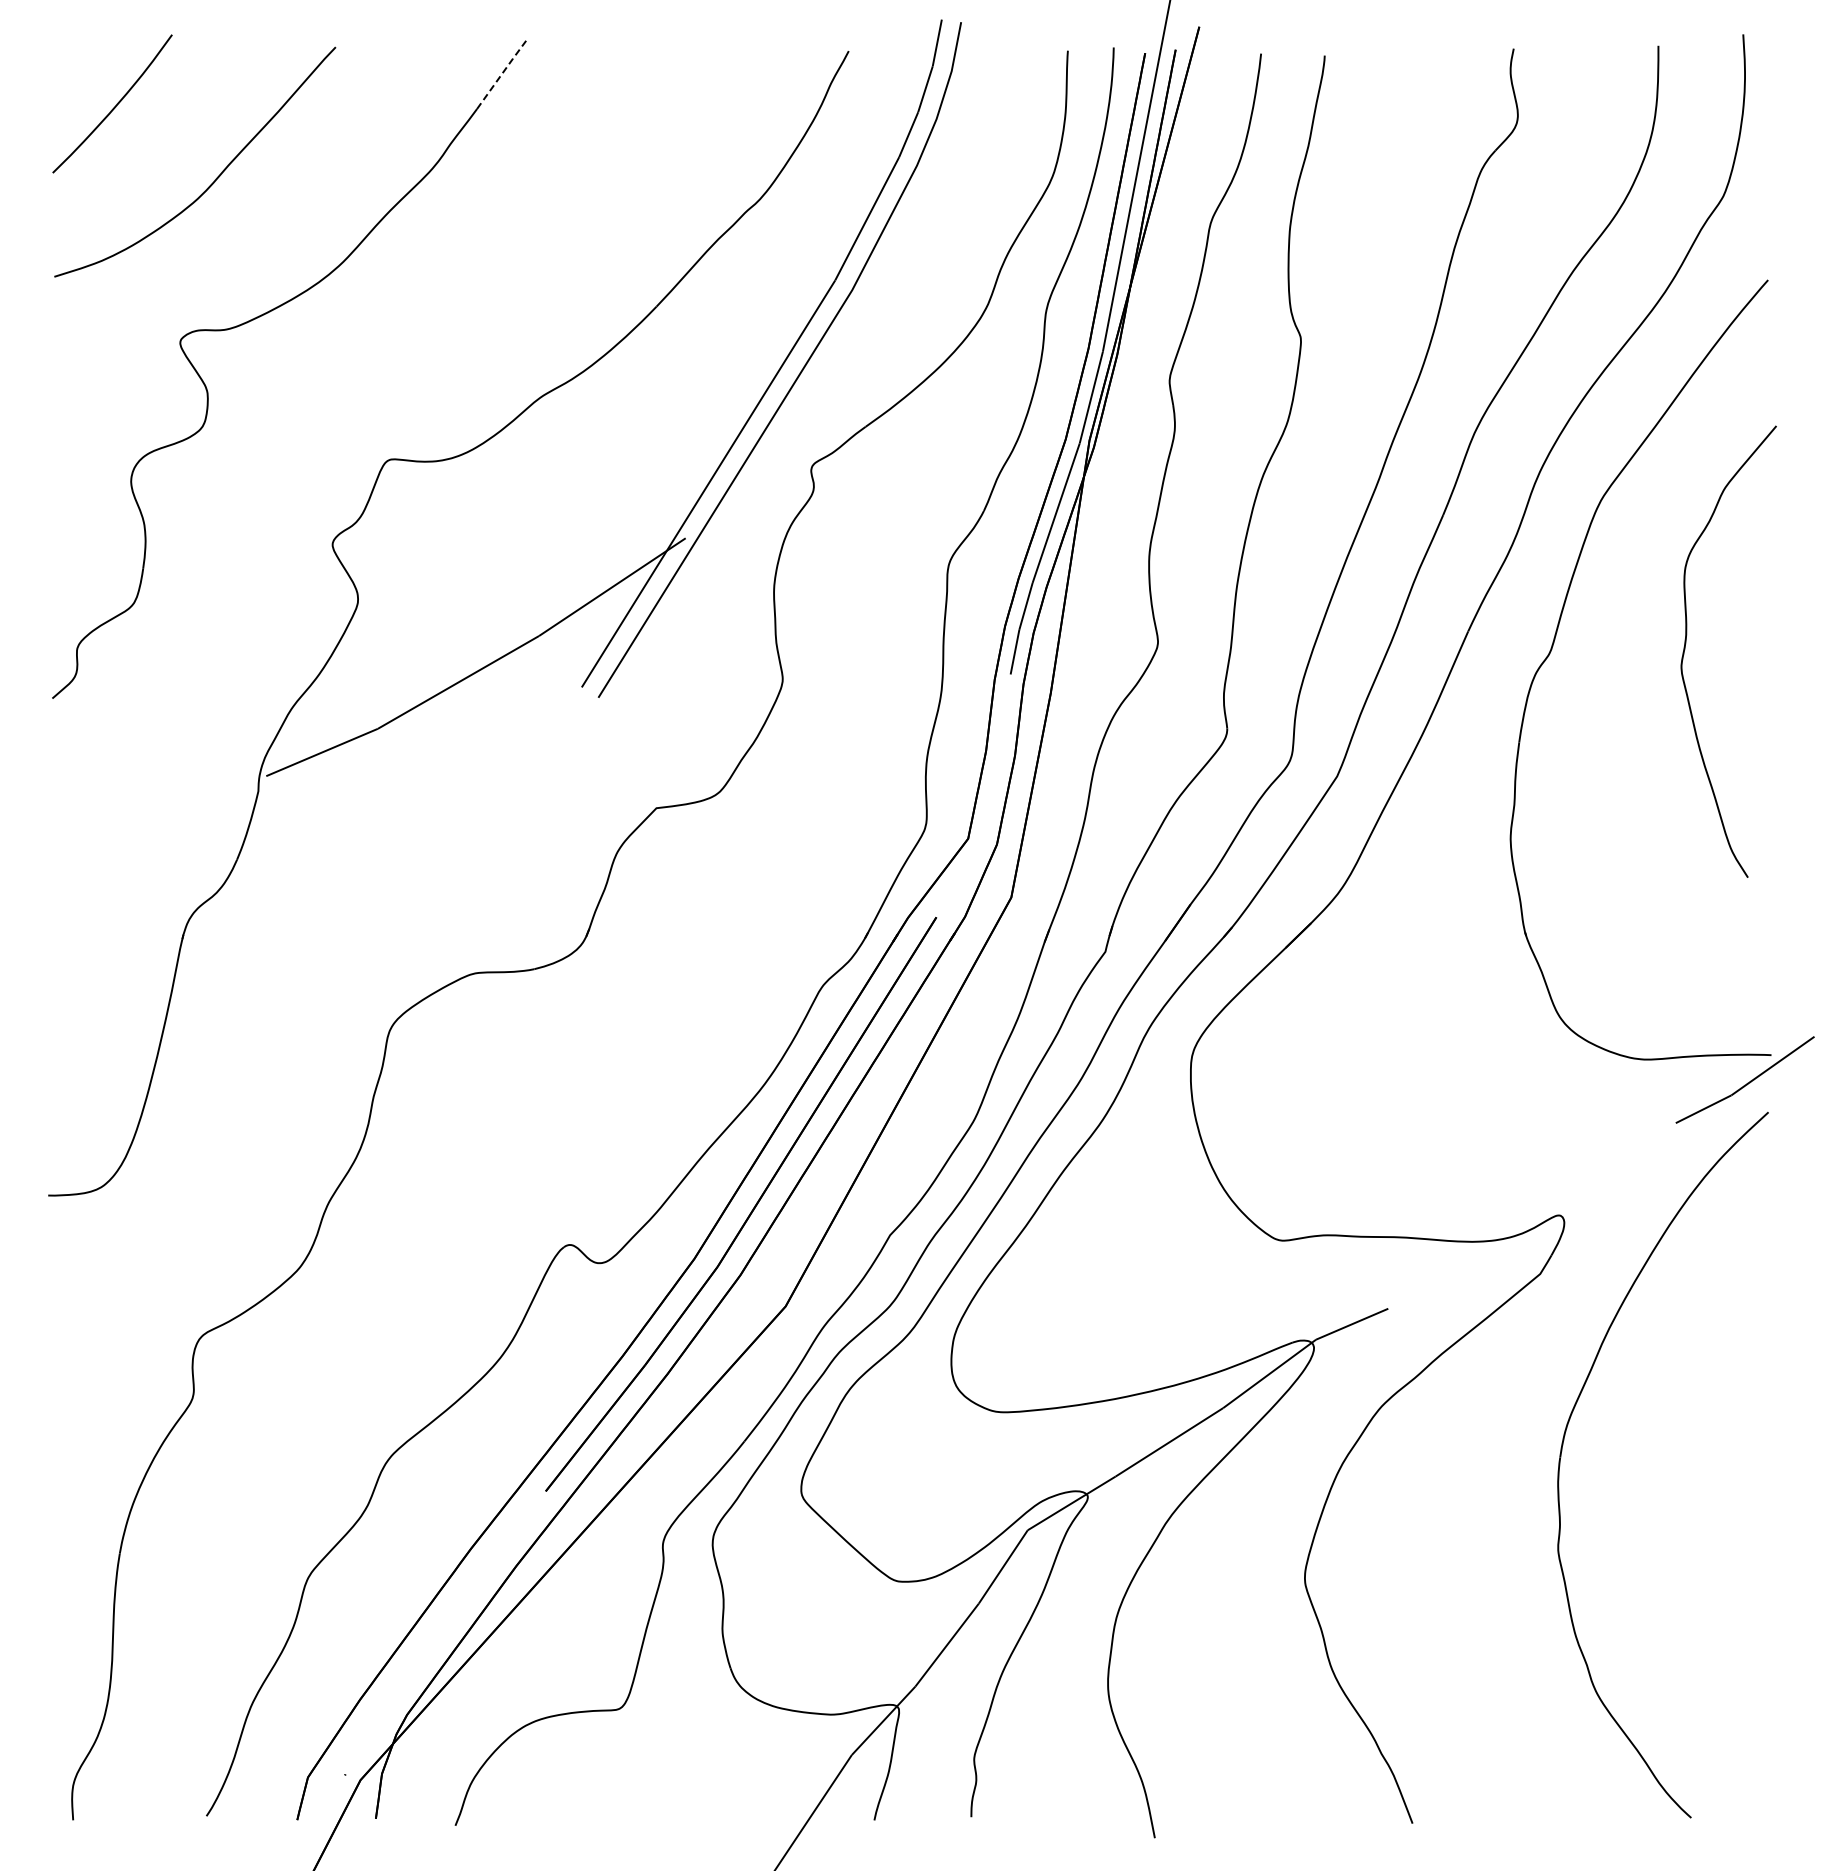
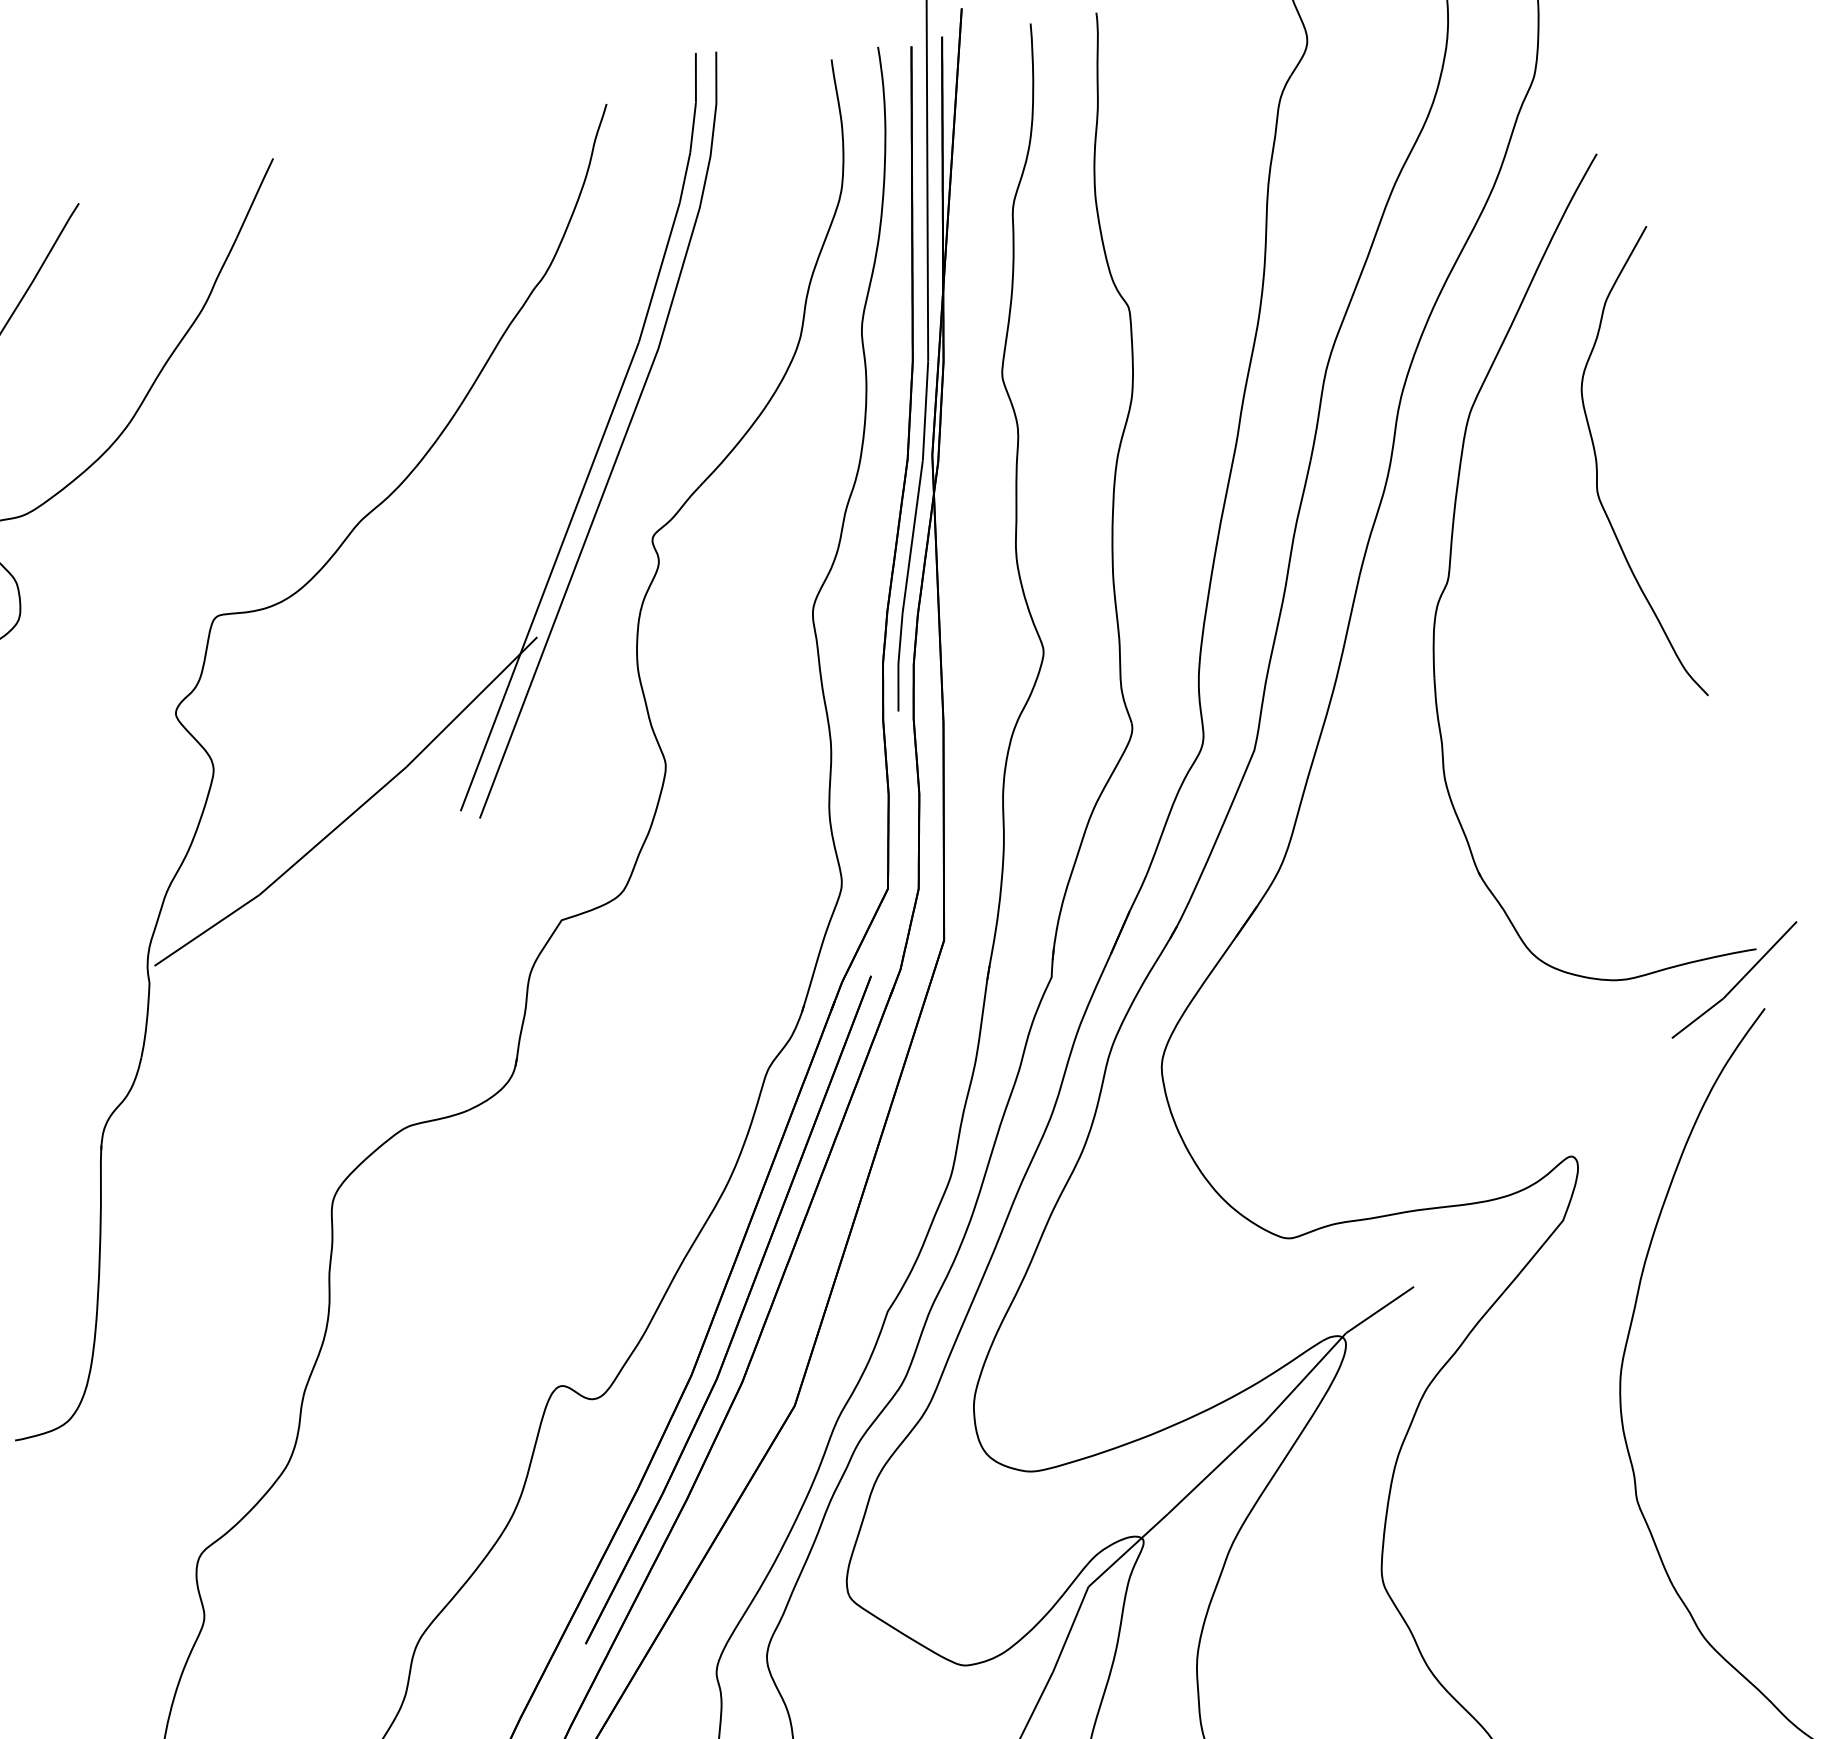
line: (502, 74) -> (255, 197), dashed -> solid
curve: (1686, 643) -> (1598, 467), moved

